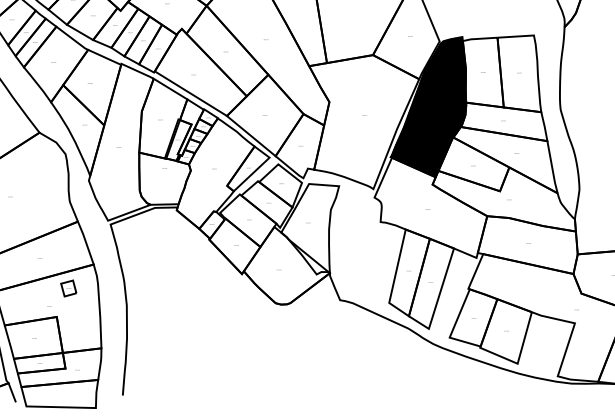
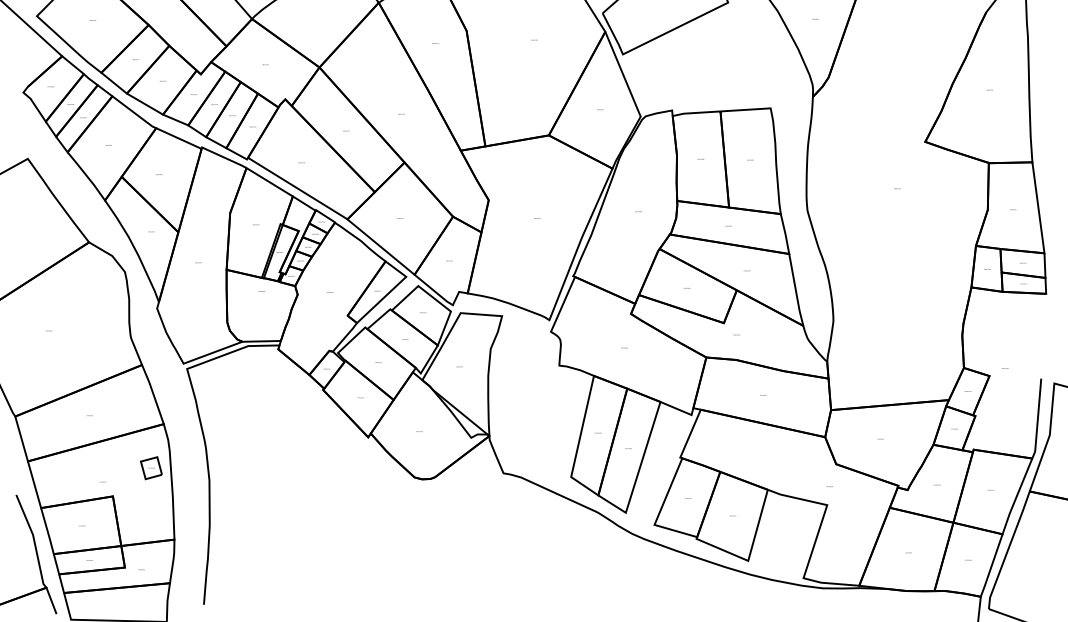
hatch: (428, 106) -> (625, 206), removed
part: (68, 288) -> (151, 468), moved

